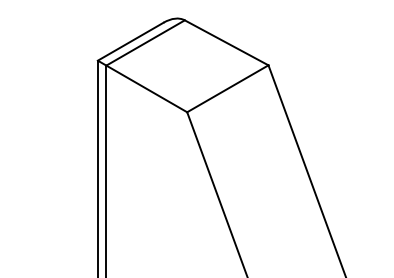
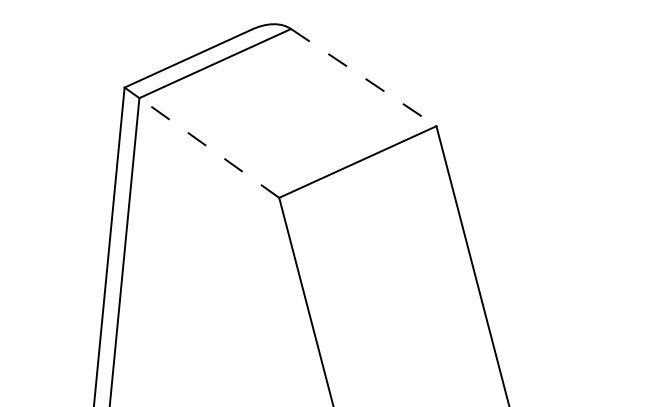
line: (227, 43) -> (365, 78), solid -> dashed
line: (146, 88) -> (208, 147), solid -> dashed

